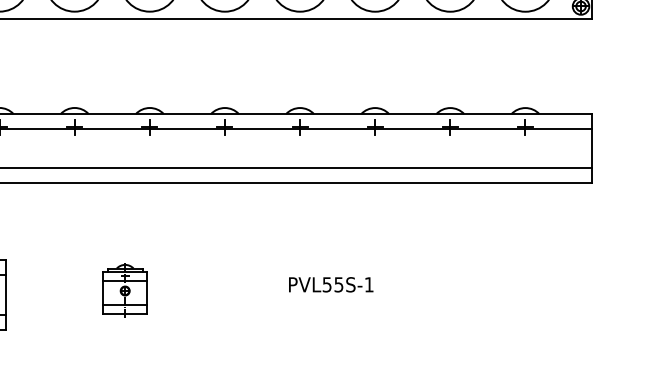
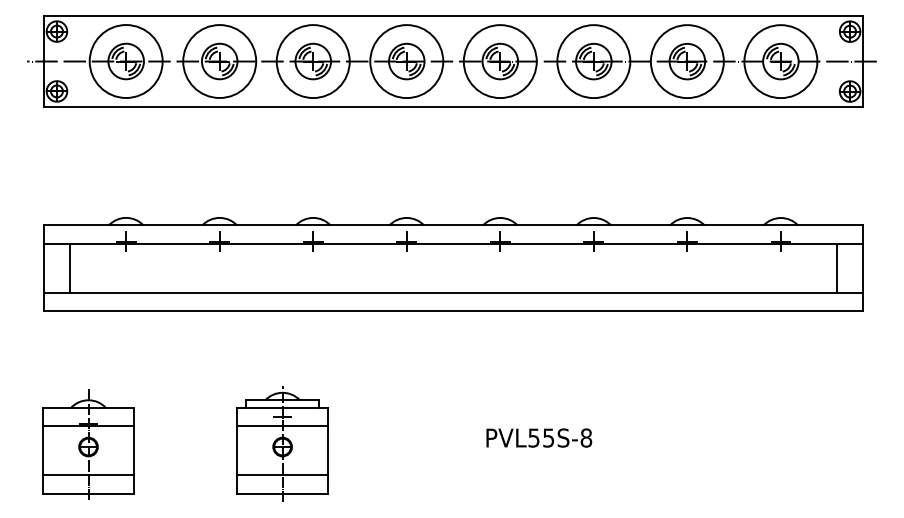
line: (570, 148) -> (837, 268), added
text: (369, 284) -> (586, 437), PVL55S-1 -> PVL55S-8
part: (125, 289) -> (282, 443), size x1.67

